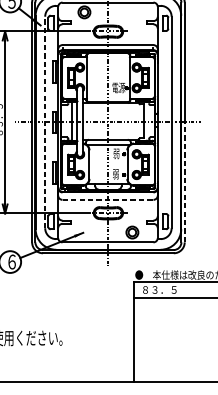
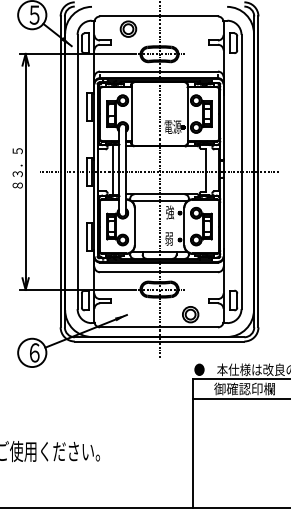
line: (45, 122) -> (77, 171), dashed -> solid
text: (116, 153) -> (170, 212), 弱 -> 強
line: (184, 182) -> (258, 249), dashed -> solid
line: (108, 200) -> (159, 272), dashed -> solid
text: (170, 289) -> (239, 388), ８３．５ -> 御確認印欄

